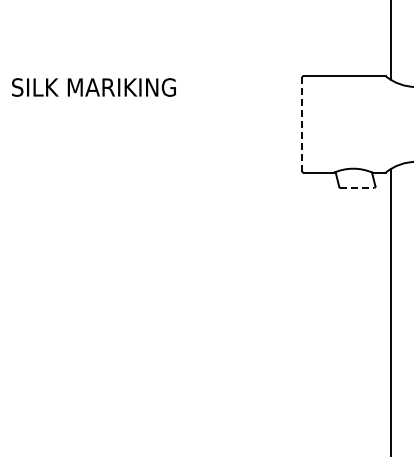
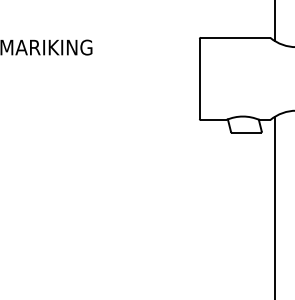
line: (302, 124) -> (199, 79), dashed -> solid
line: (357, 187) -> (246, 132), dashed -> solid

